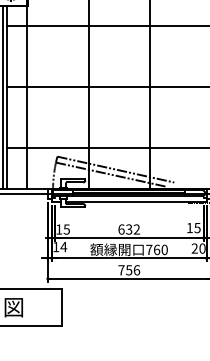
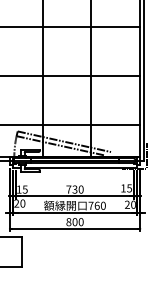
text: (129, 229) -> (75, 189), 632 -> 730
text: (60, 246) -> (20, 203), 14 -> 20
text: (129, 270) -> (75, 222), 756 -> 800

